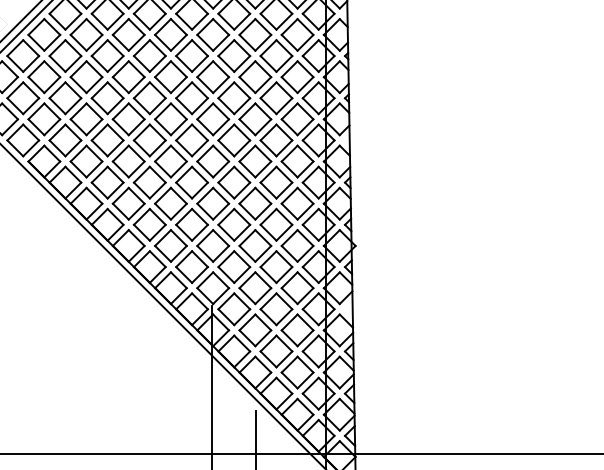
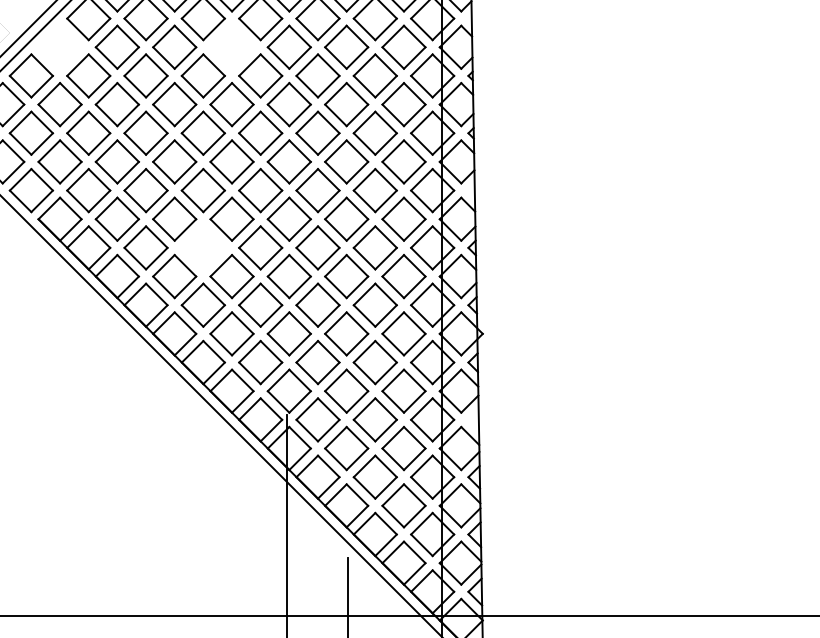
part: (43, 34) -> (59, 46), removed
part: (170, 34) -> (231, 46), removed
part: (149, 182) -> (202, 247), removed

